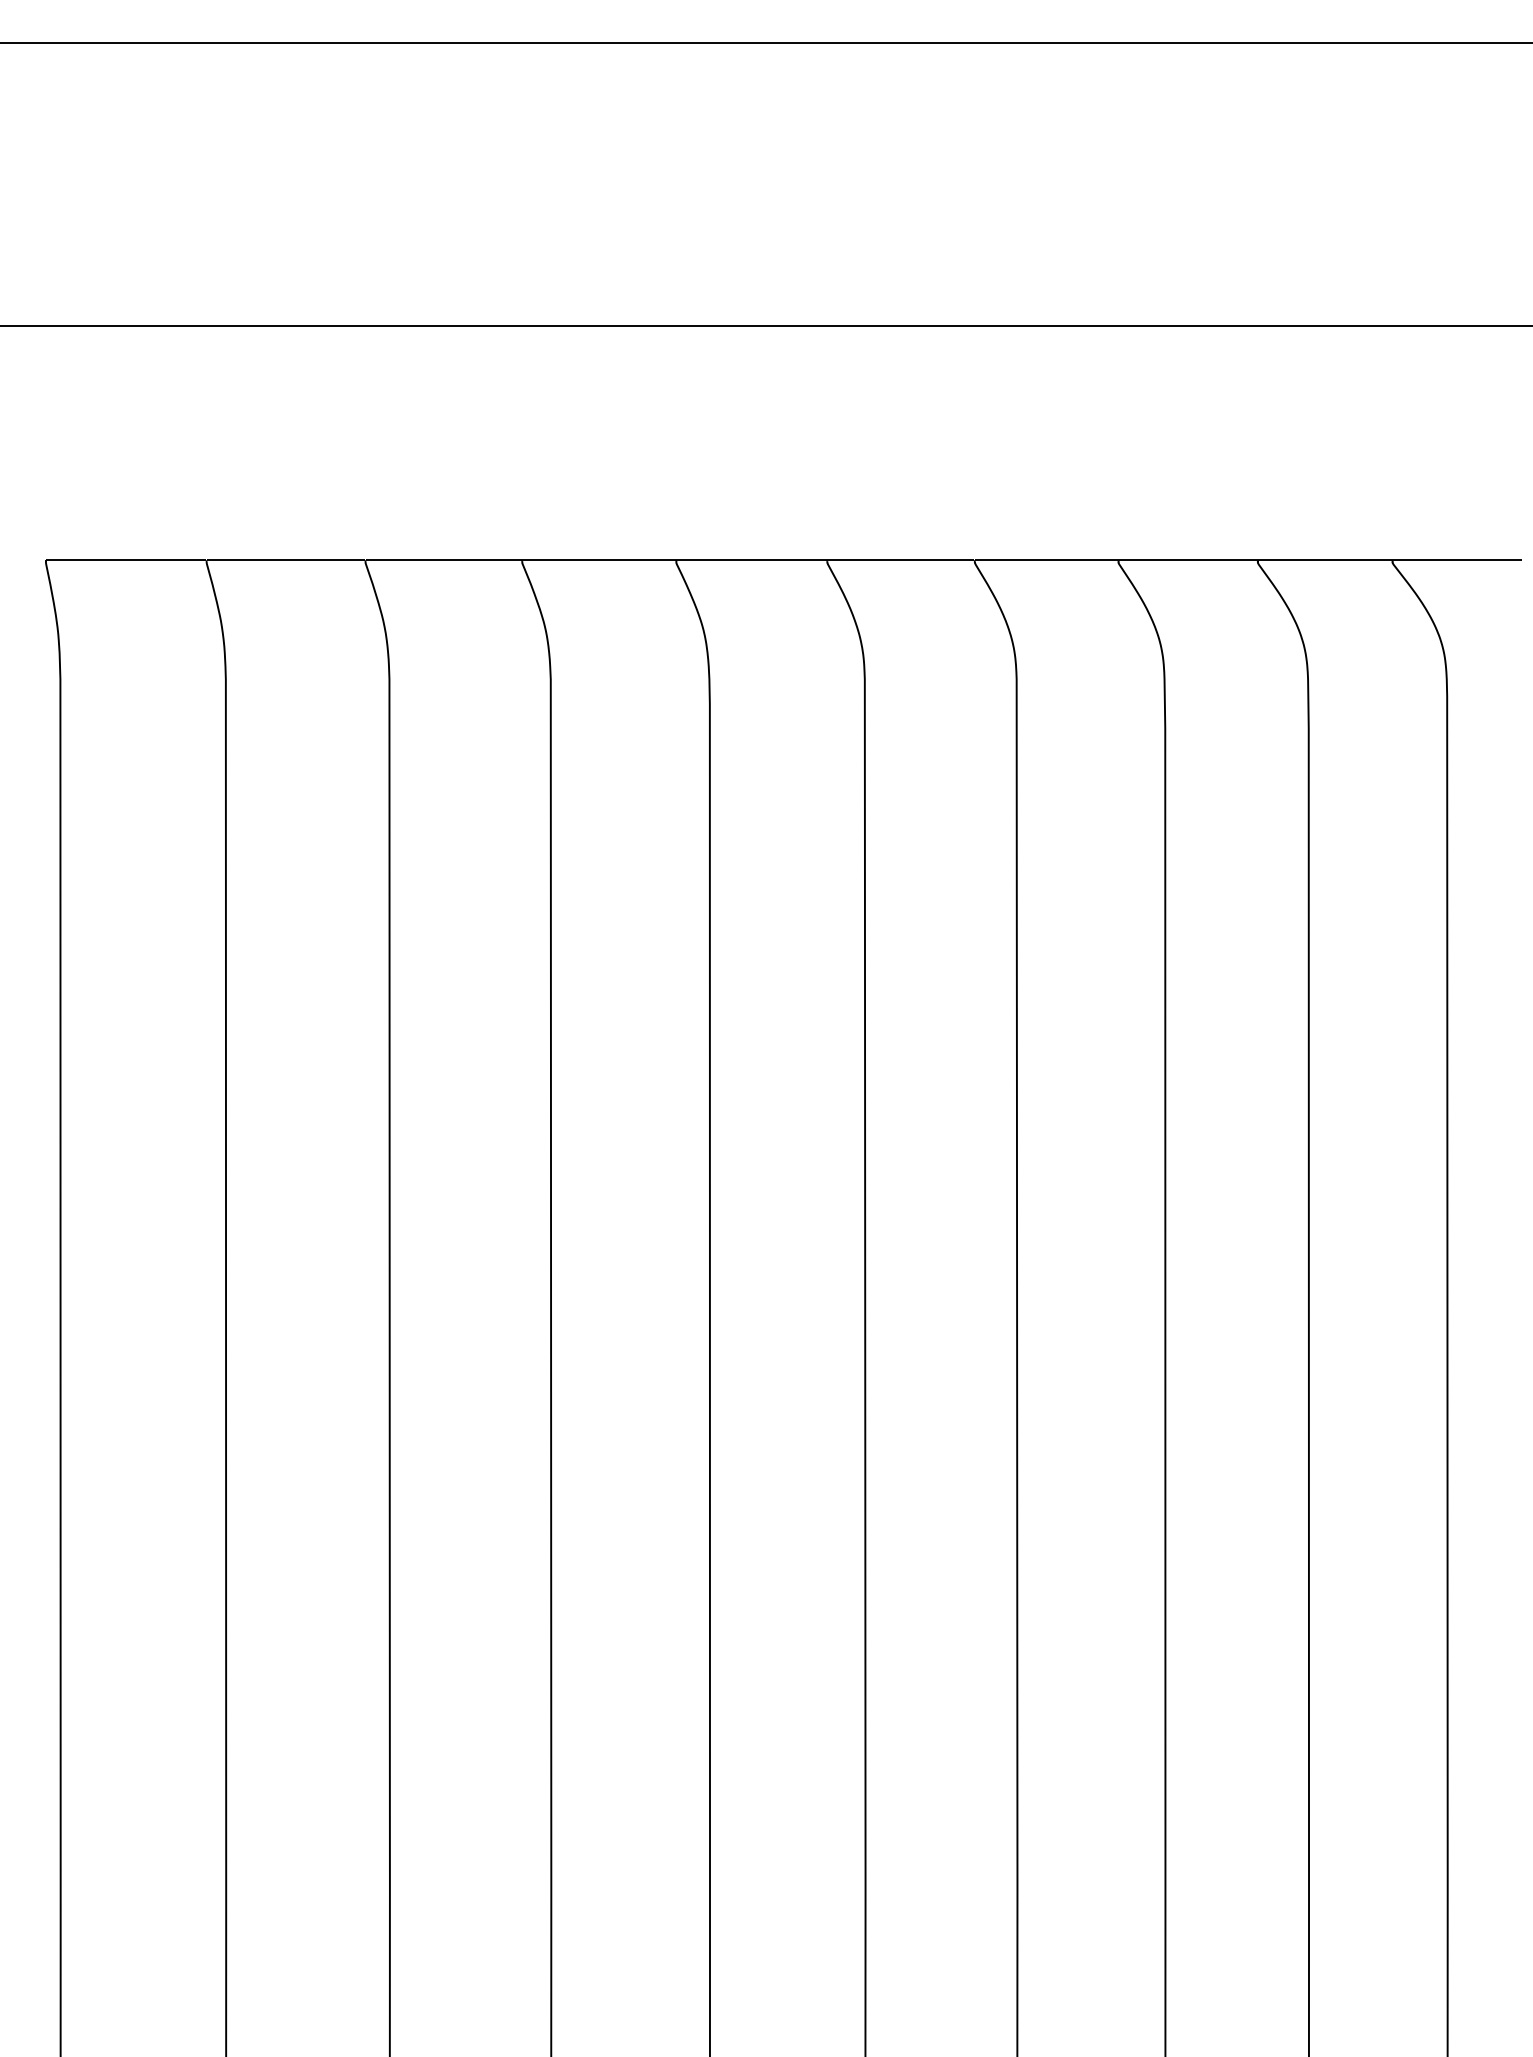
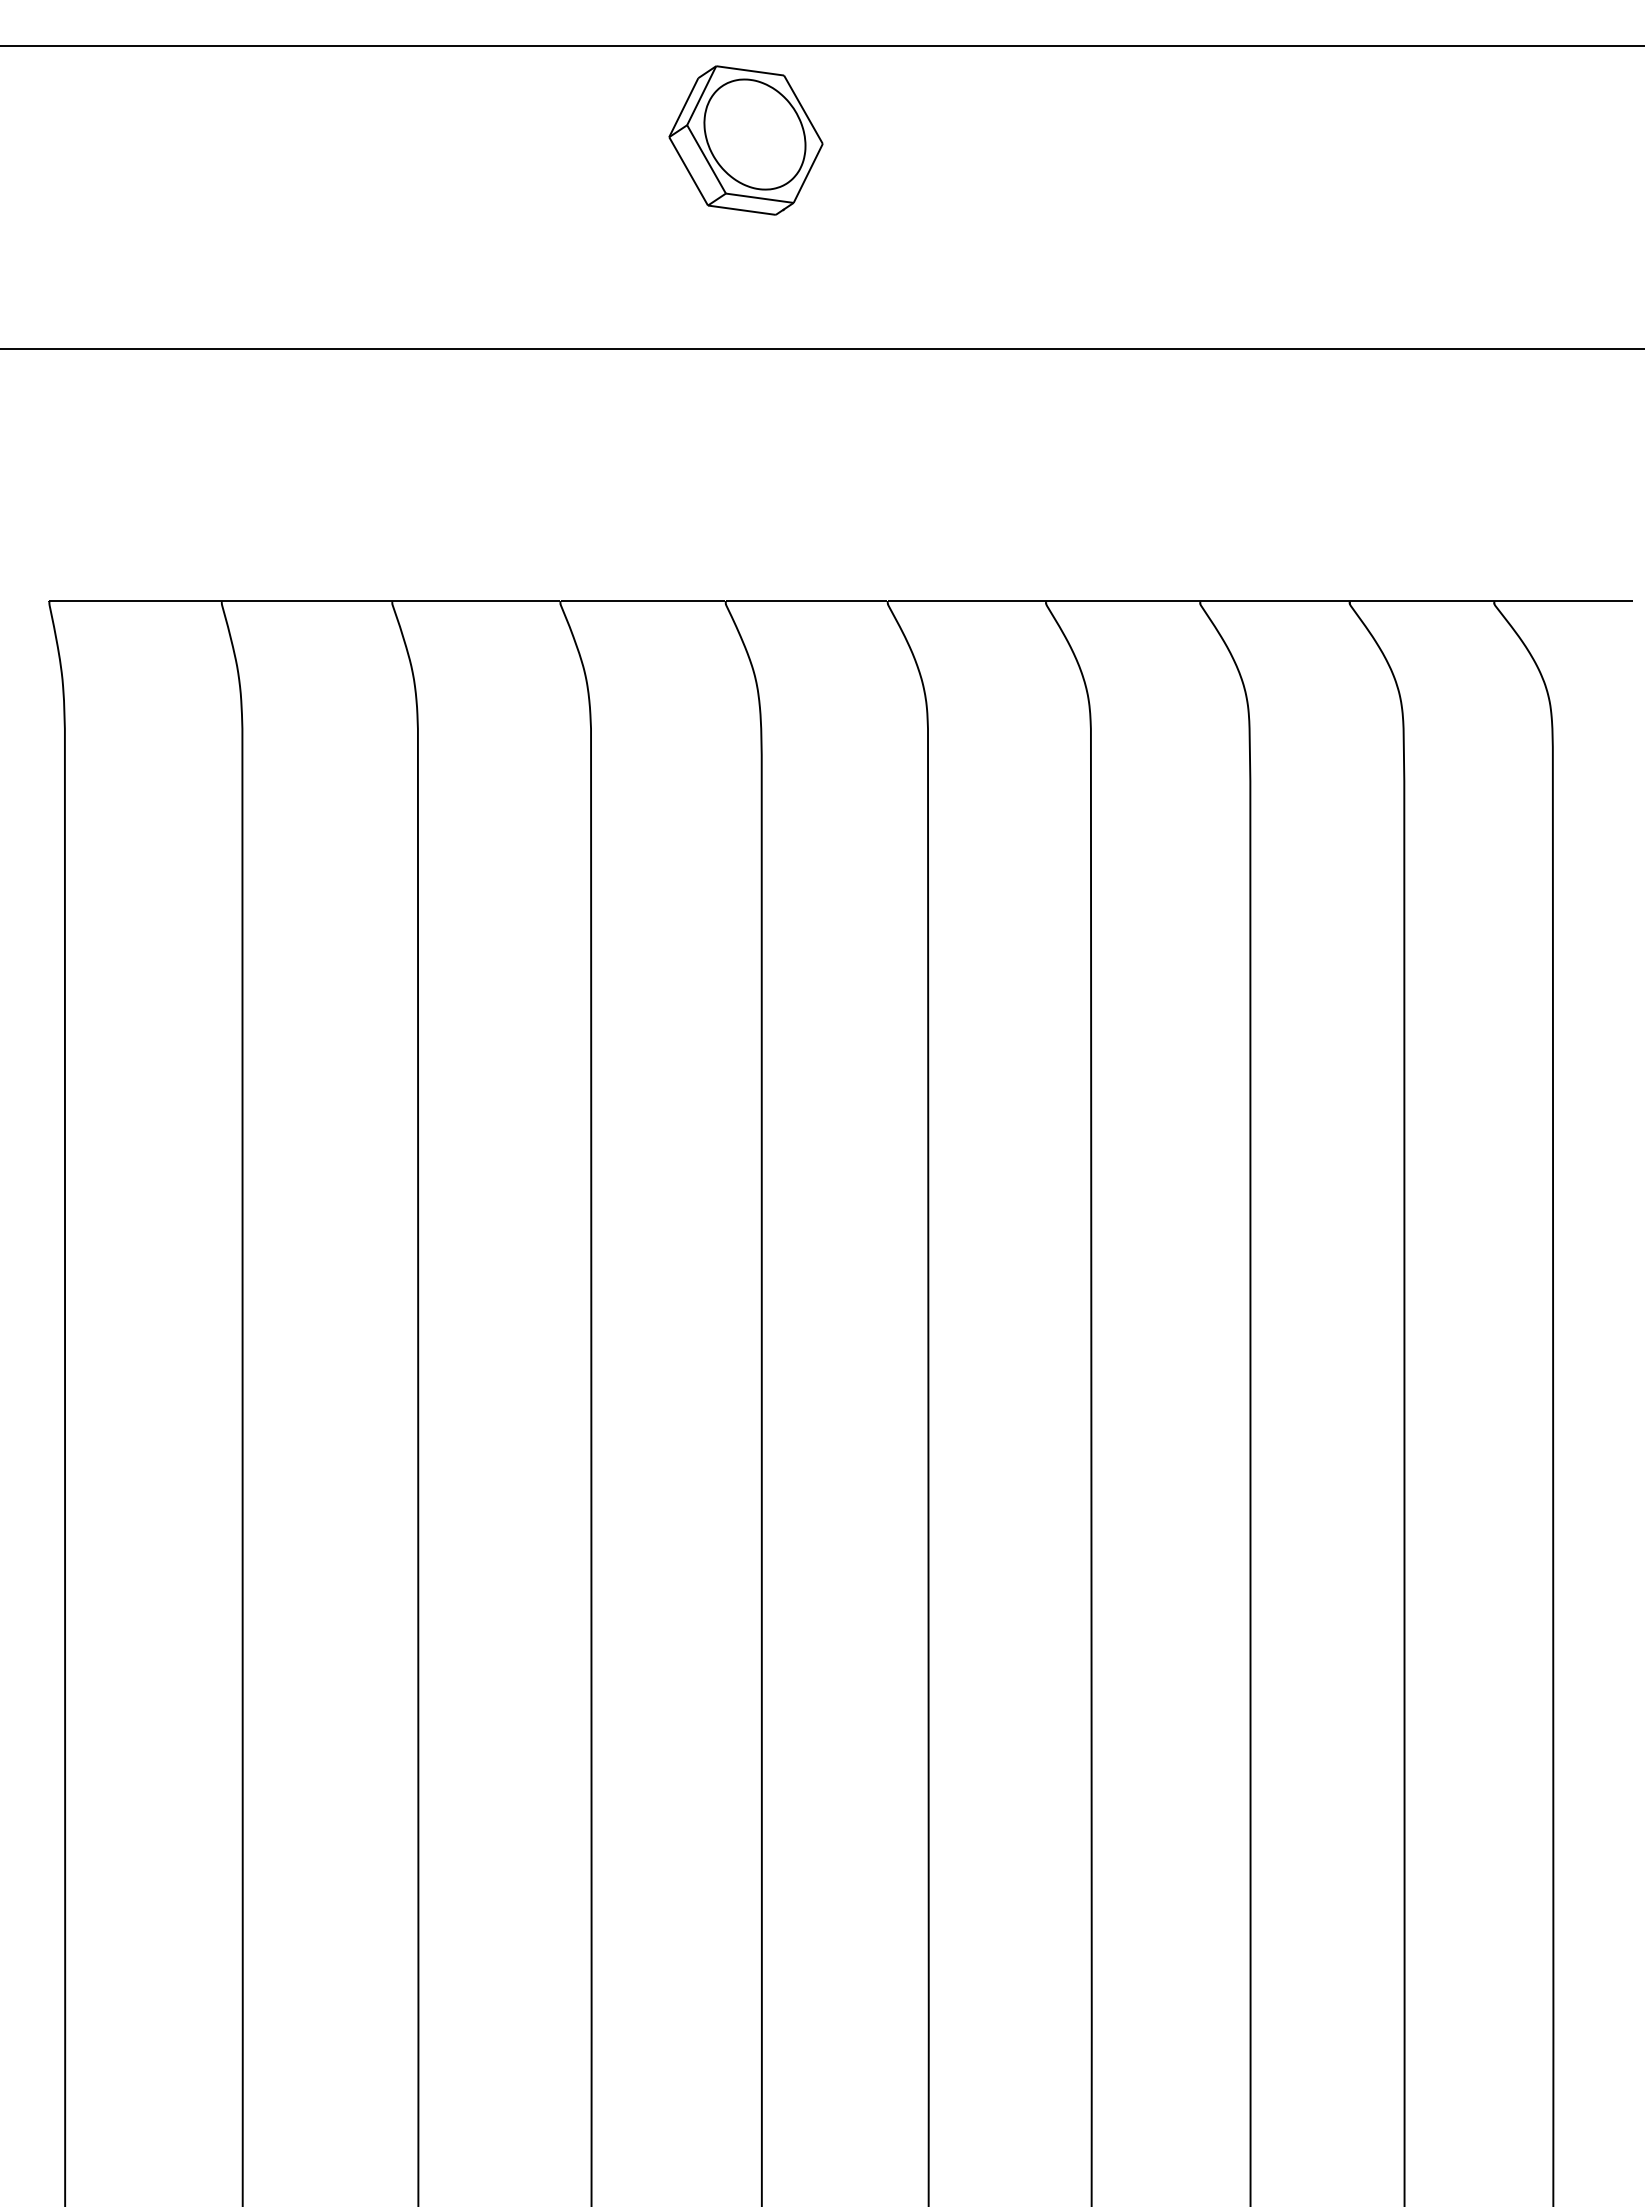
part: (694, 130) -> (745, 140), added

